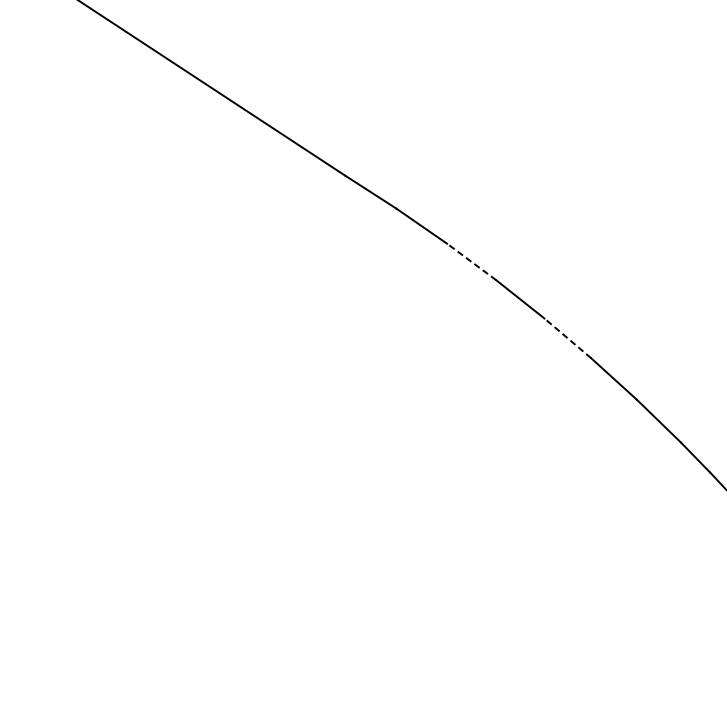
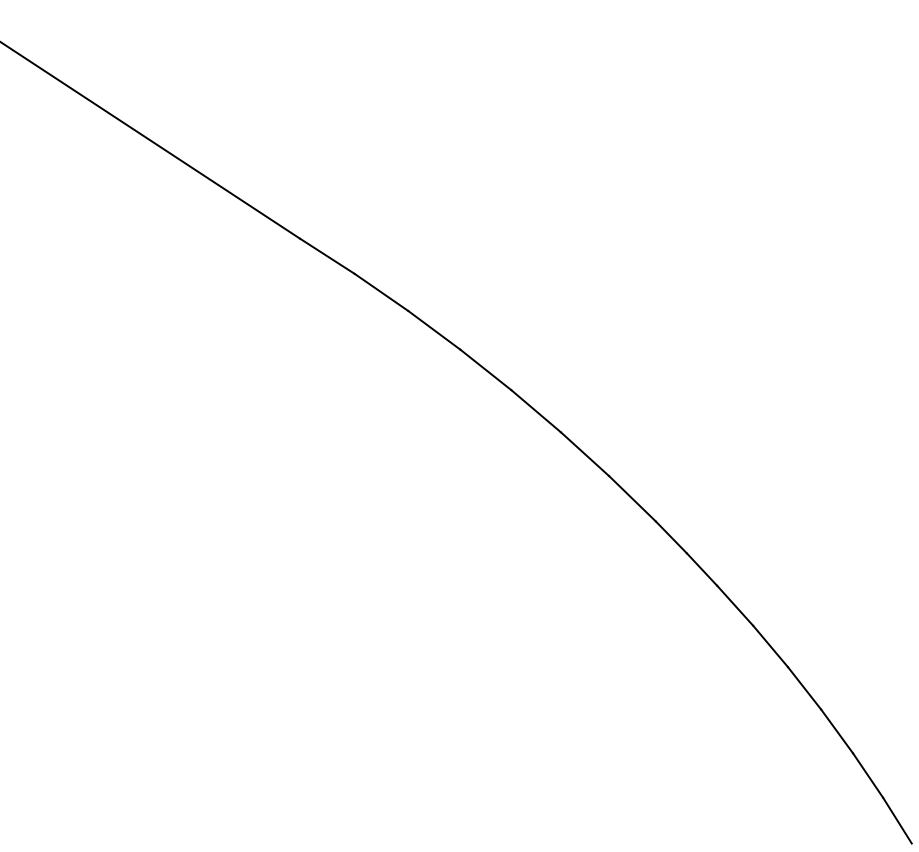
line: (471, 262) -> (434, 330), dashed -> solid
line: (568, 338) -> (536, 411), dashed -> solid

